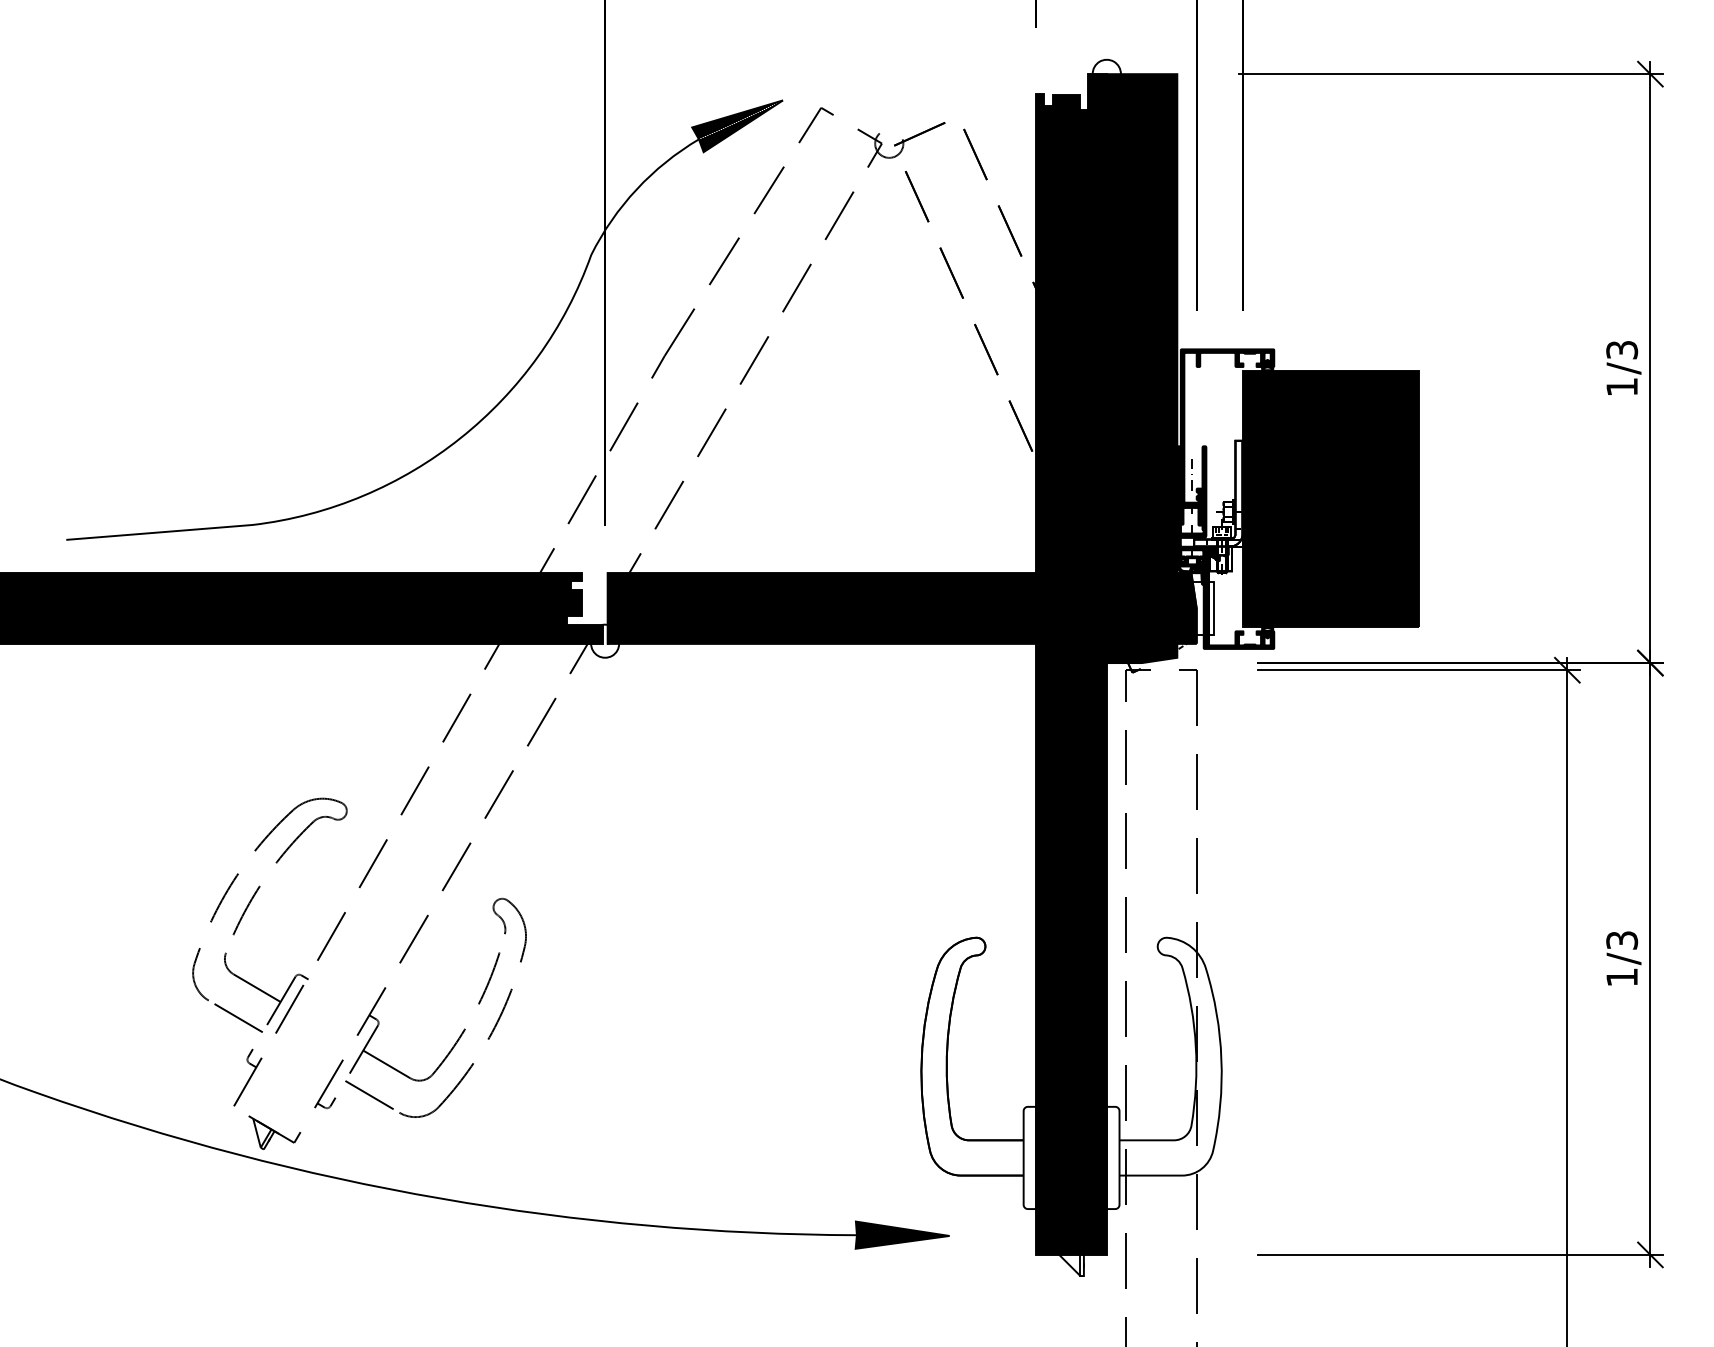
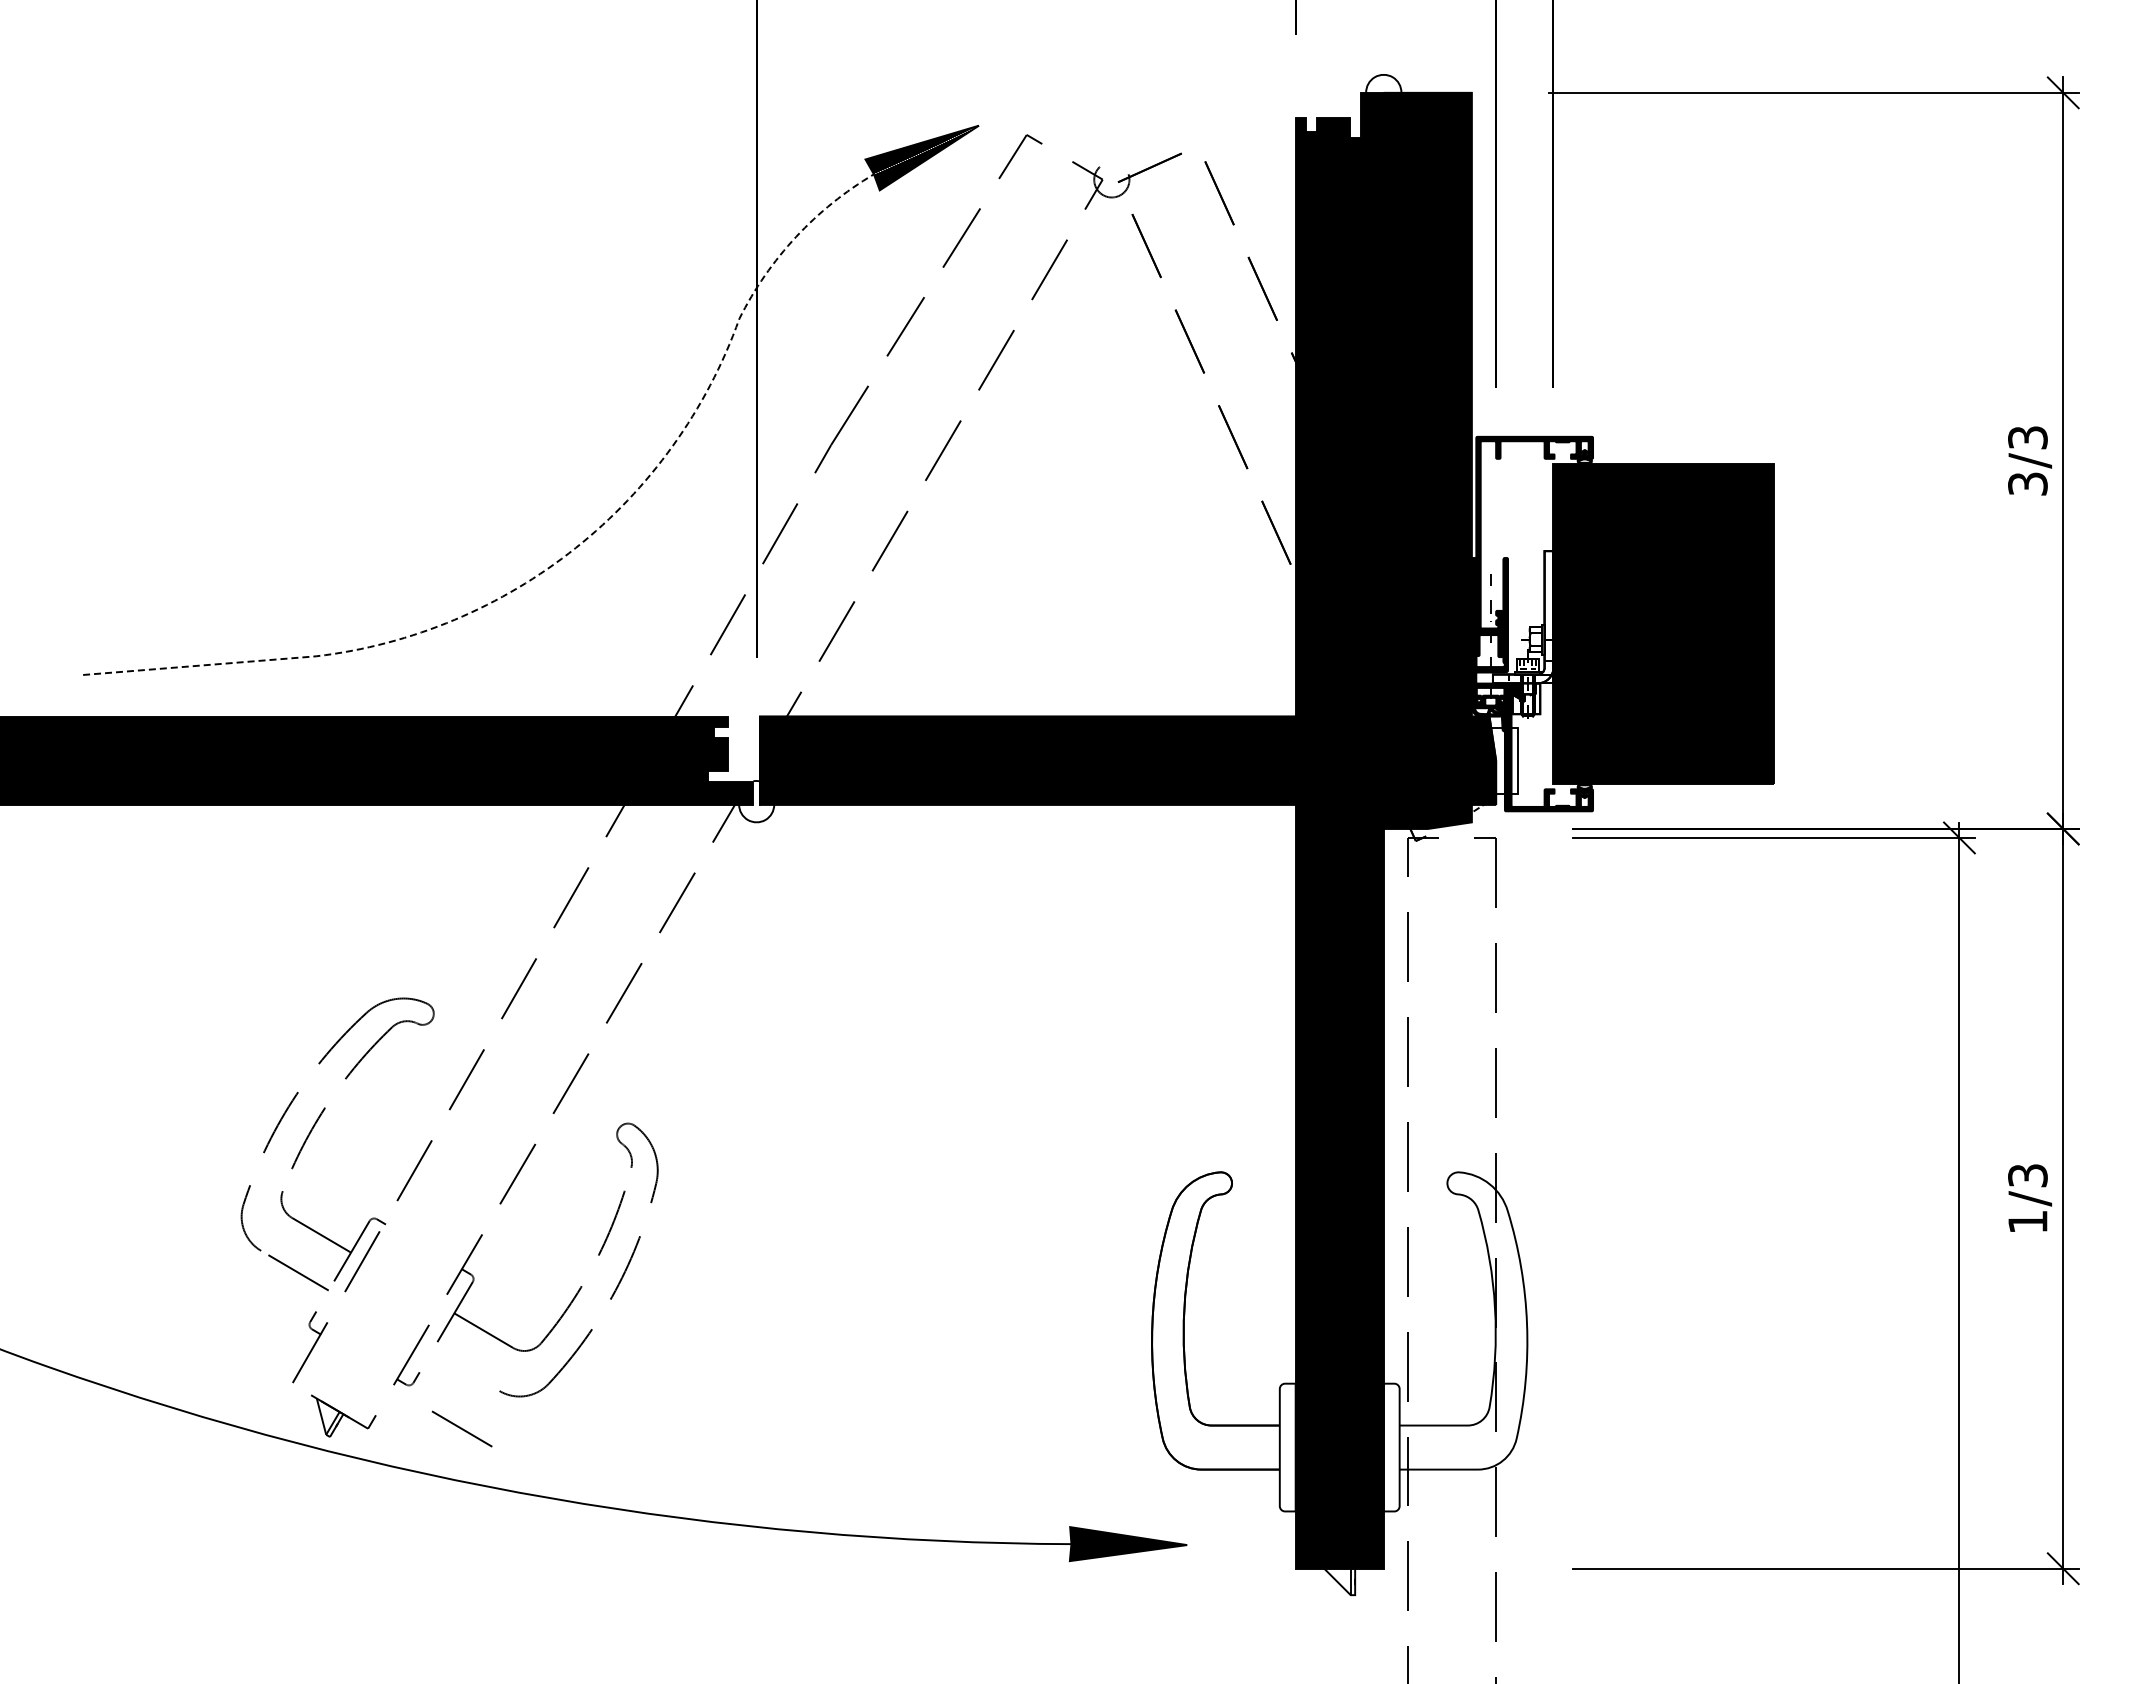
text: (1621, 386) -> (2027, 483), 1/3 -> 3/3
line: (457, 440) -> (571, 550), solid -> dashed
line: (369, 1094) -> (461, 1428), moved

